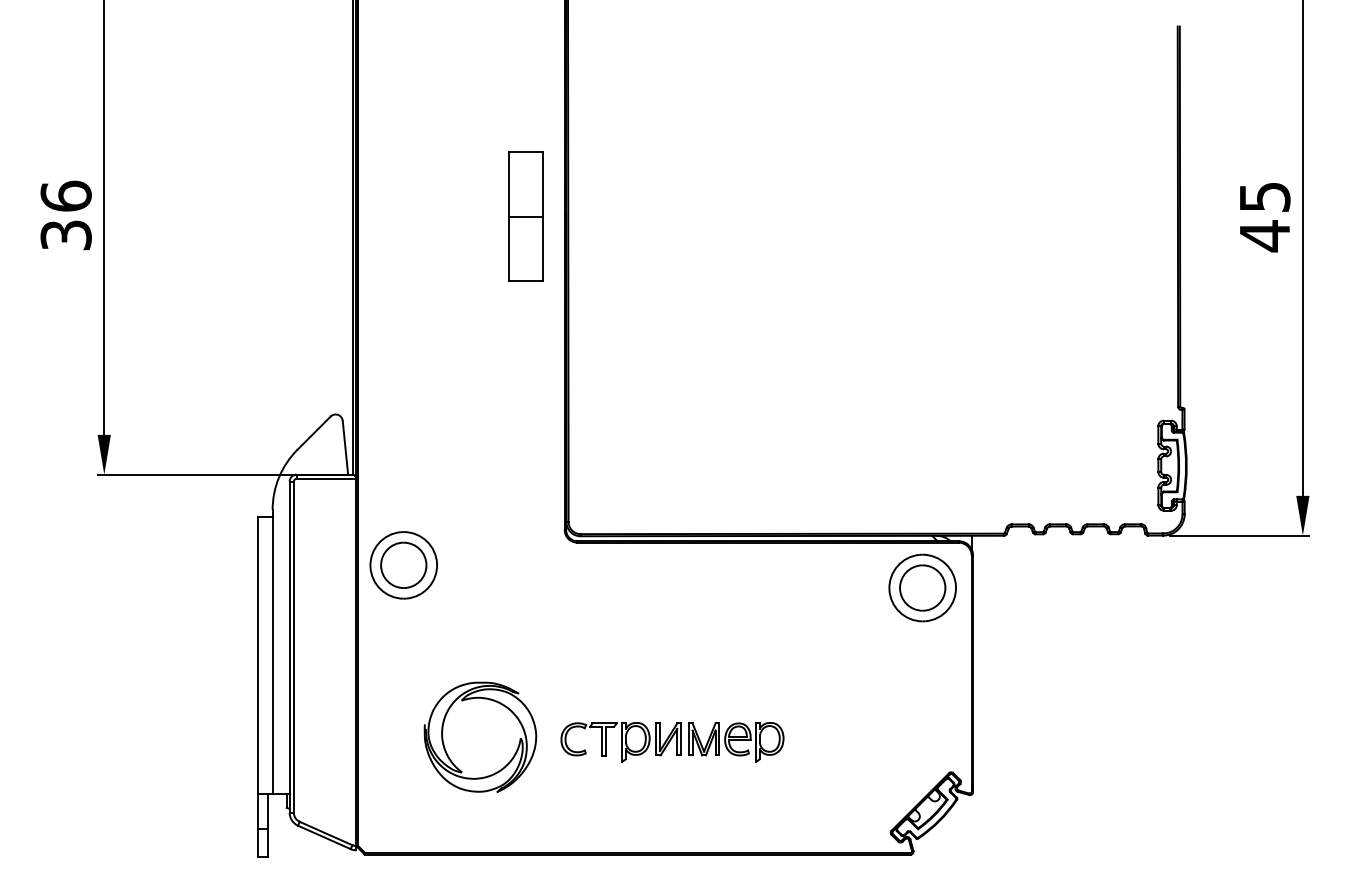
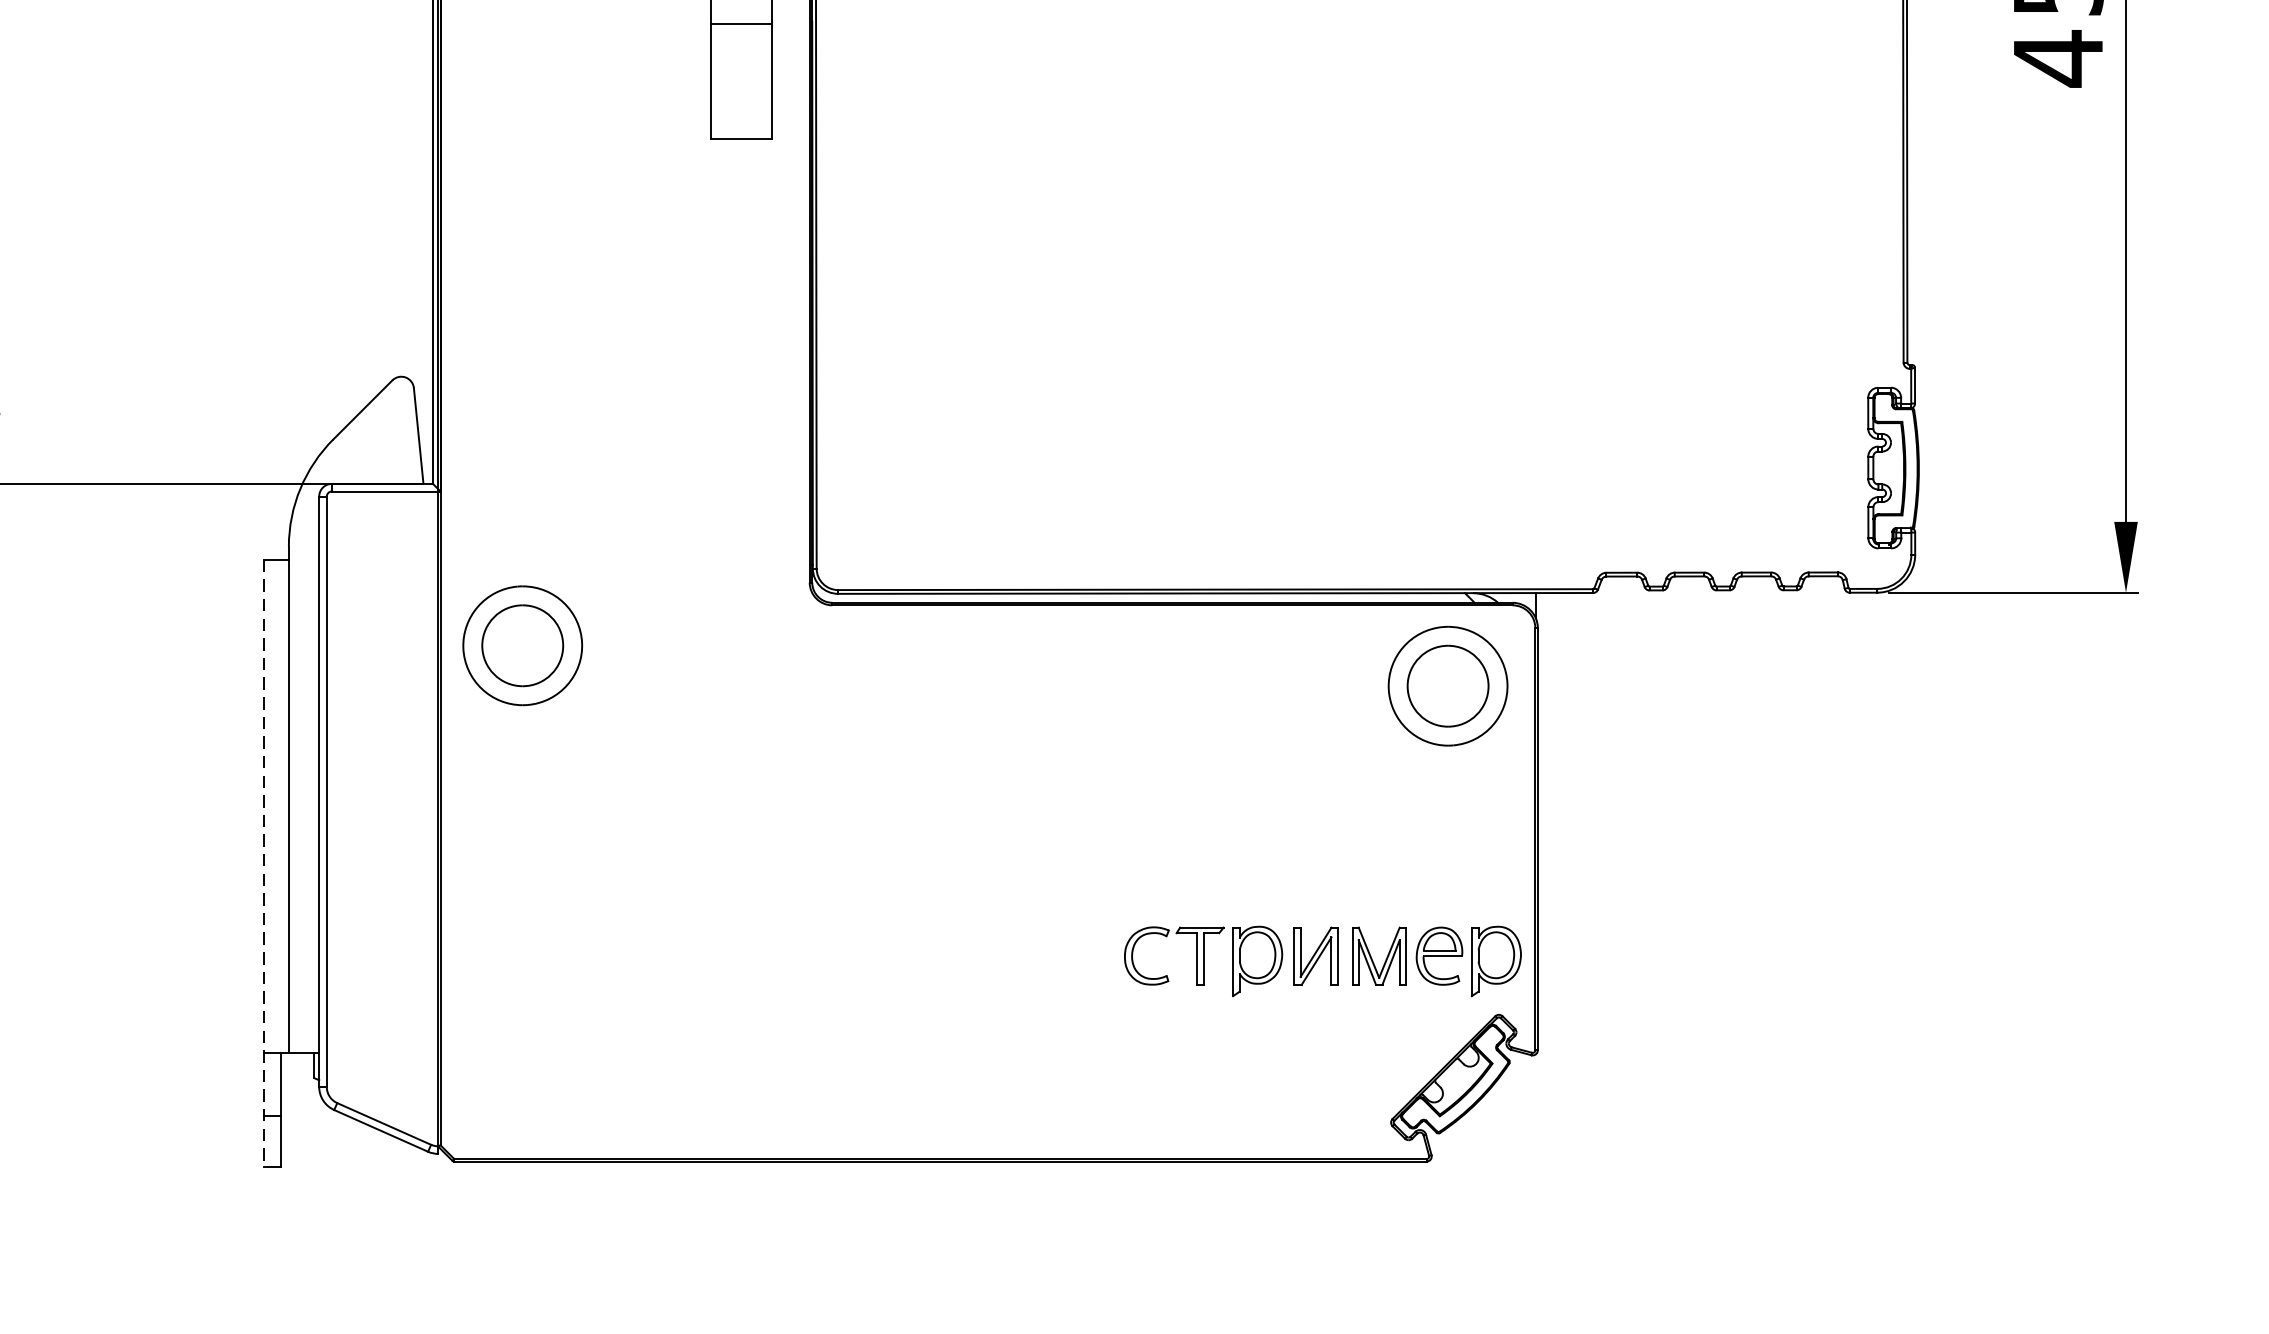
line: (258, 687) -> (263, 863), solid -> dashed
part: (480, 736) -> (659, 950), removed
part: (672, 742) -> (1322, 961), moved

